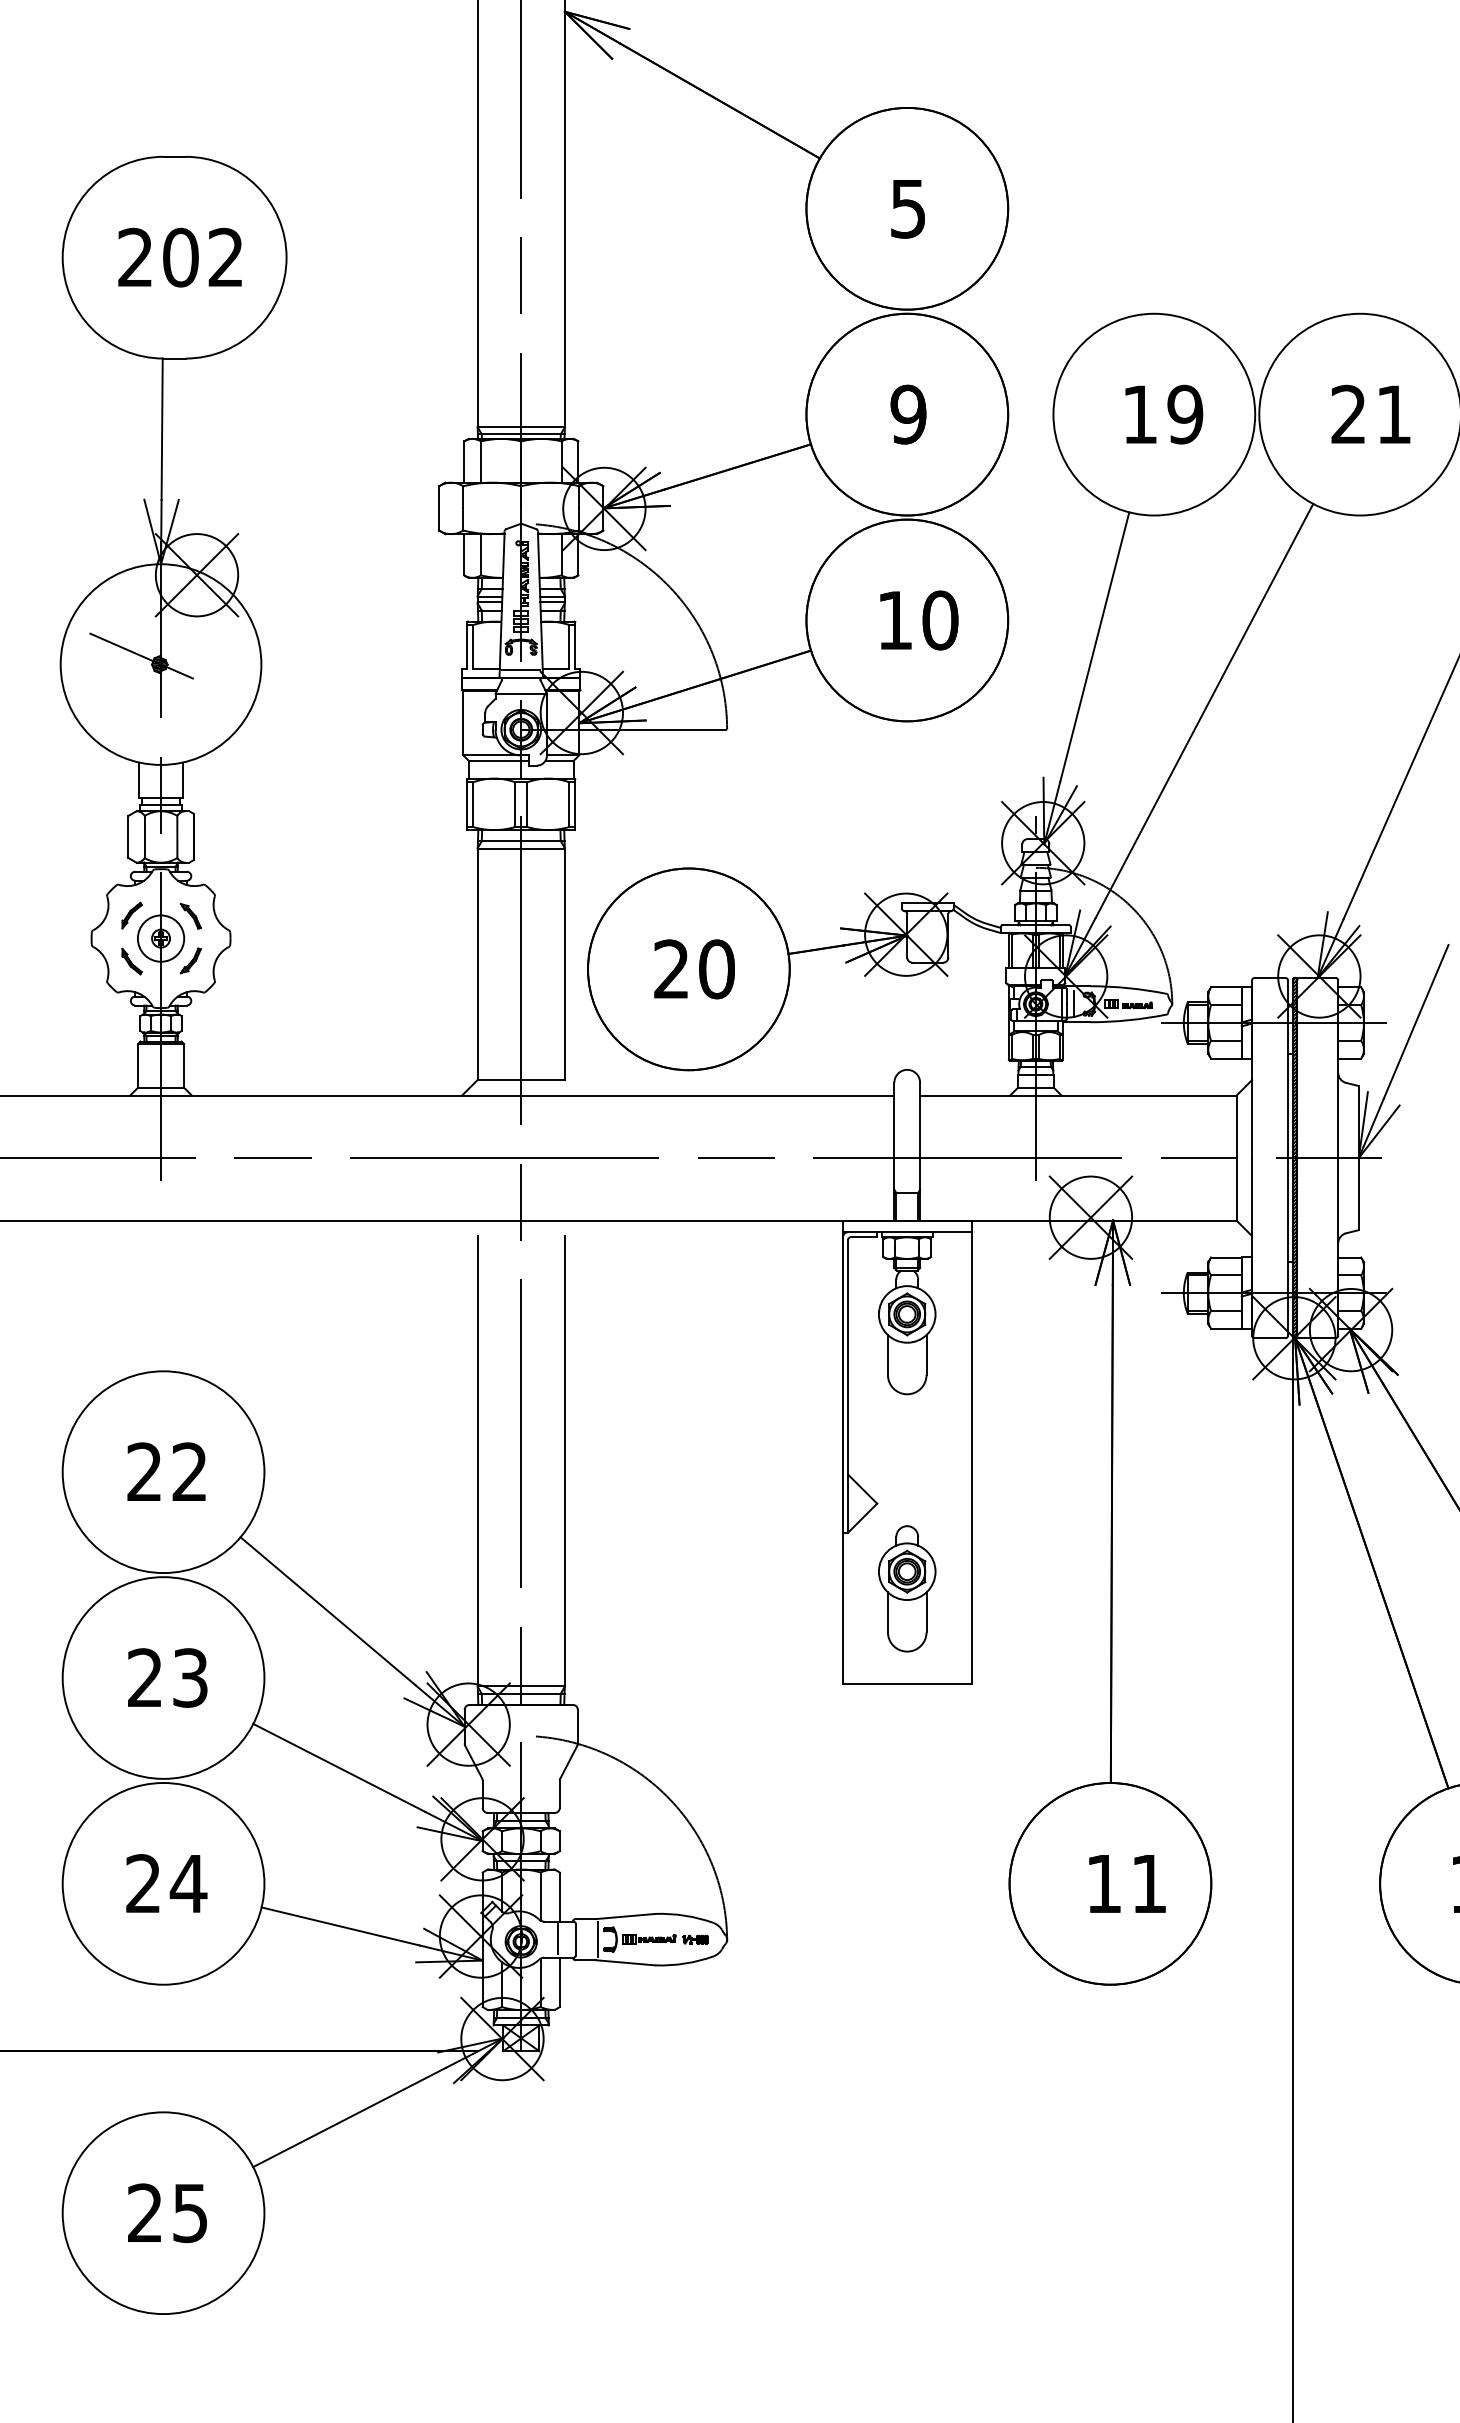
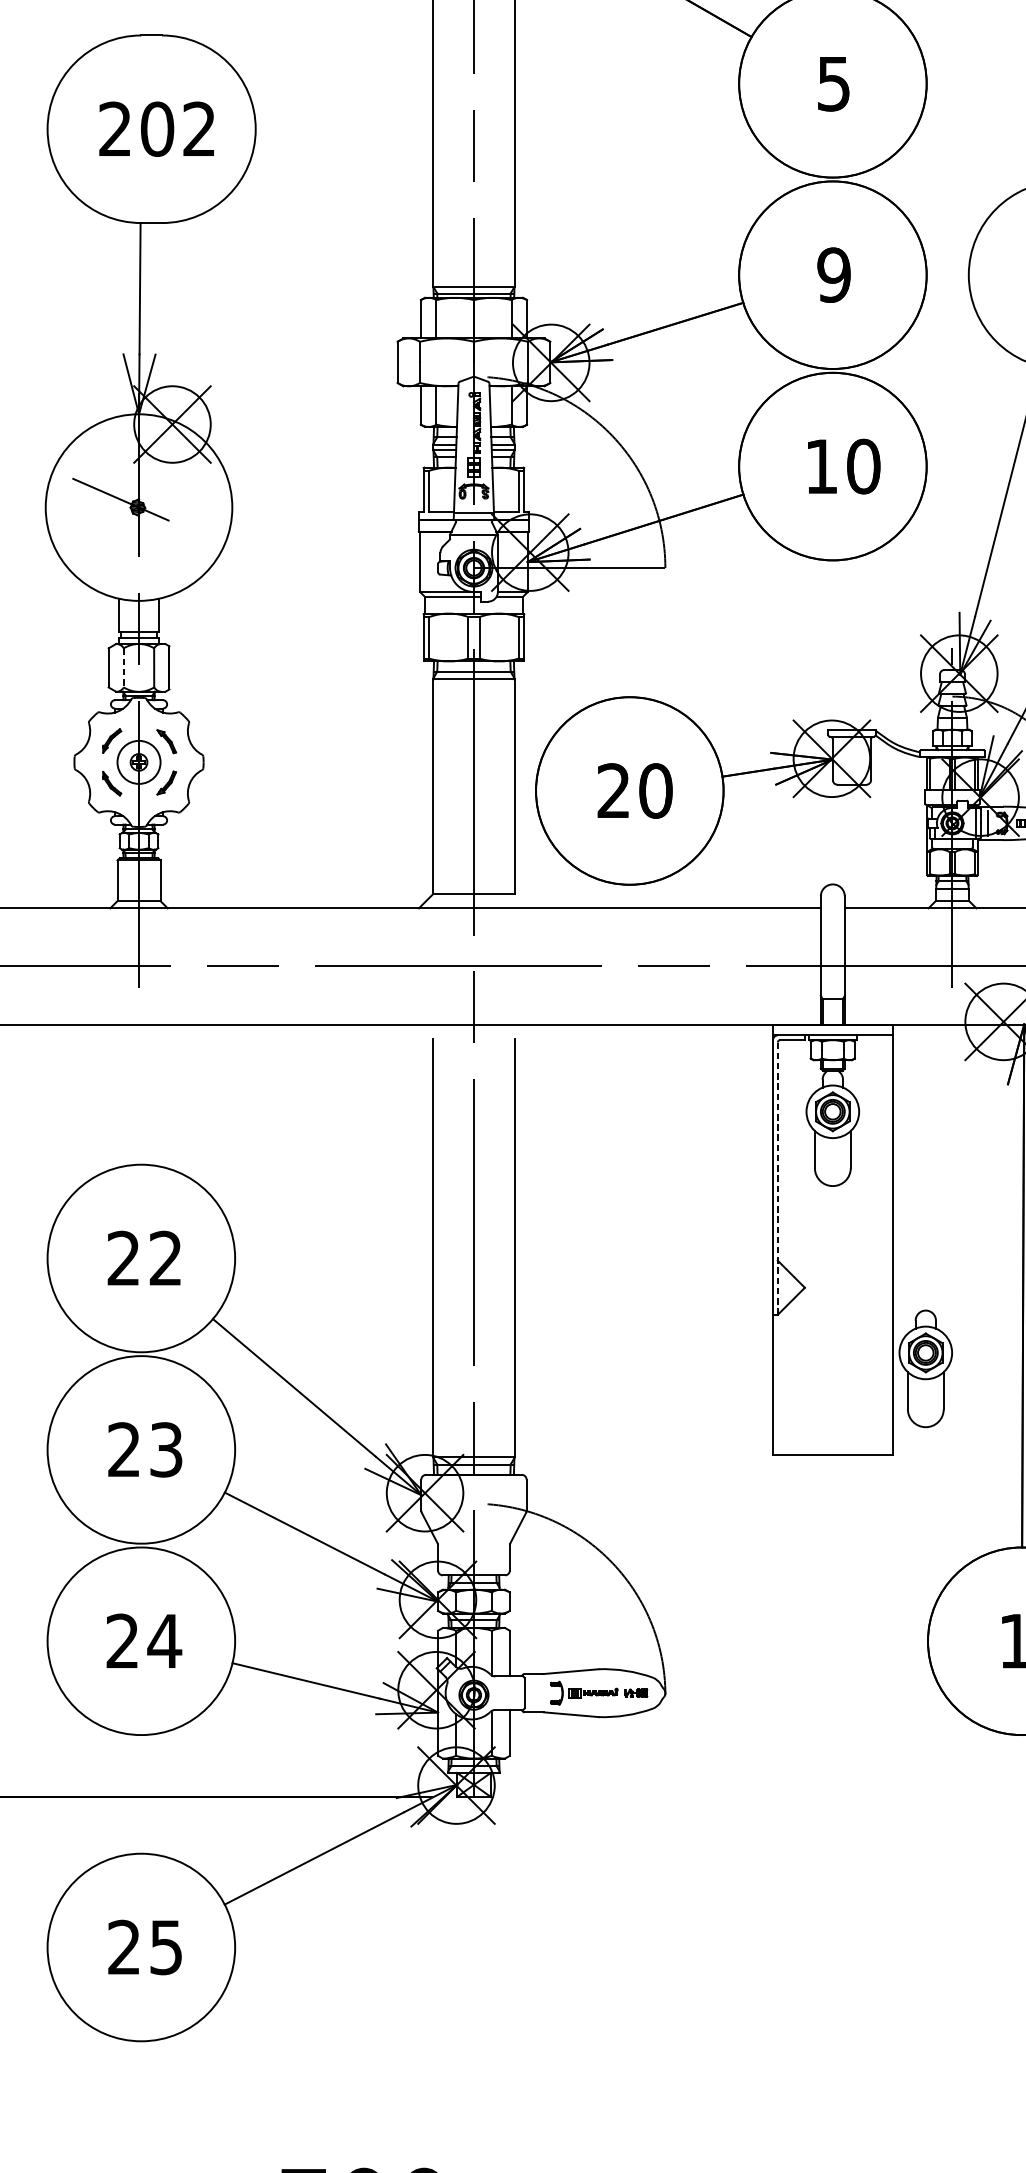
line: (144, 837) -> (123, 668), solid -> dashed
line: (848, 1385) -> (778, 1177), solid -> dashed
part: (907, 1588) -> (926, 1368), moved
line: (557, 1939) -> (507, 1693), removed
line: (597, 1939) -> (544, 1693), removed

